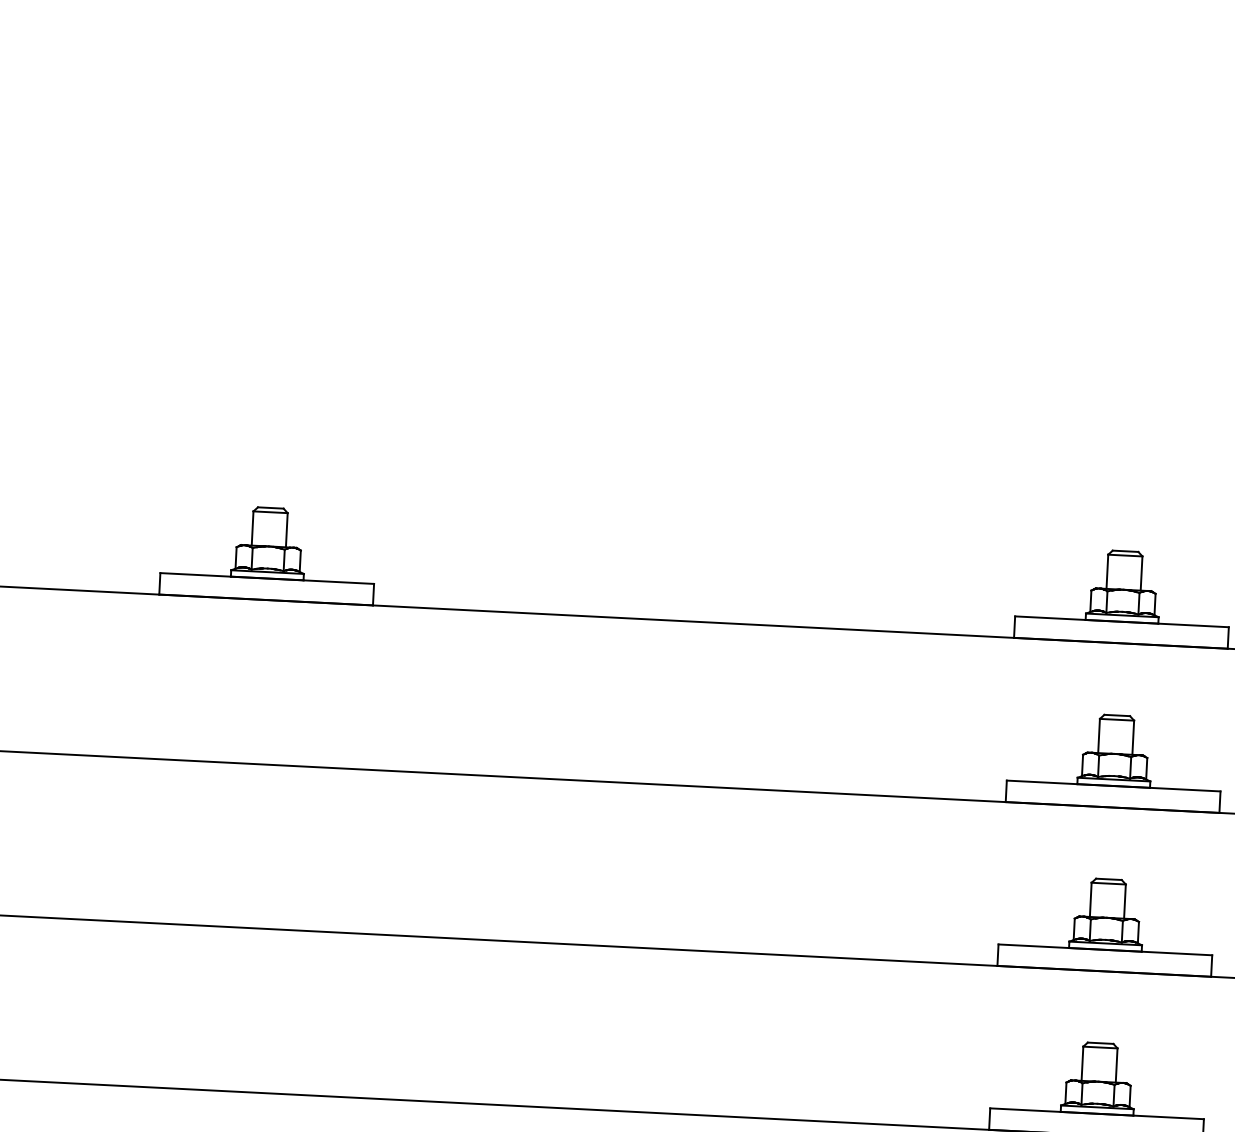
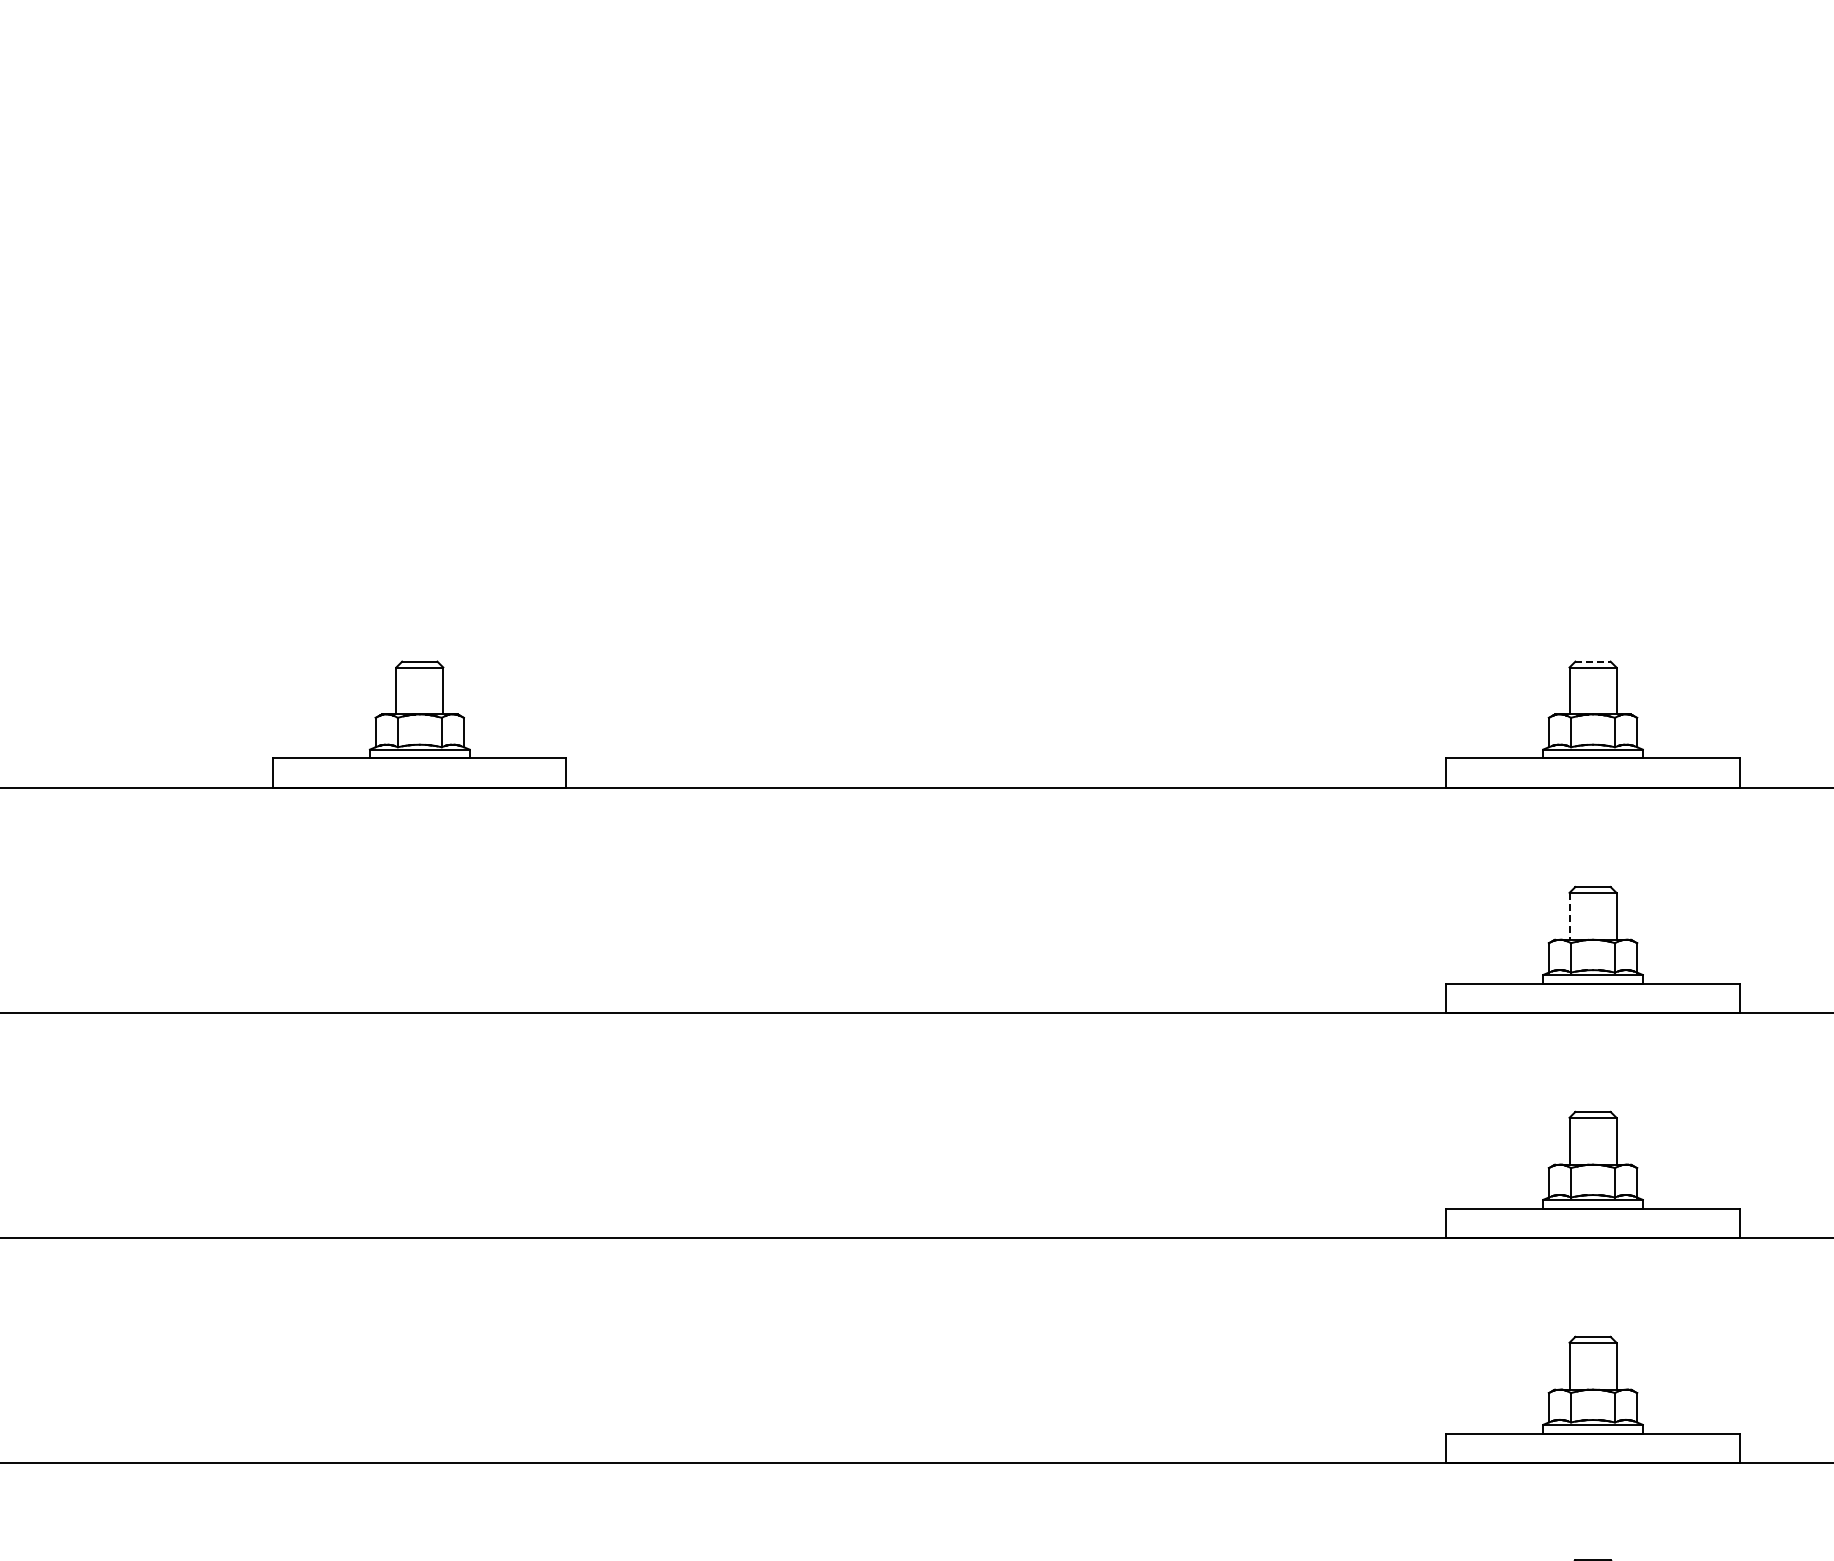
line: (1125, 551) -> (1593, 661), solid -> dashed
line: (1099, 736) -> (1569, 916), solid -> dashed

